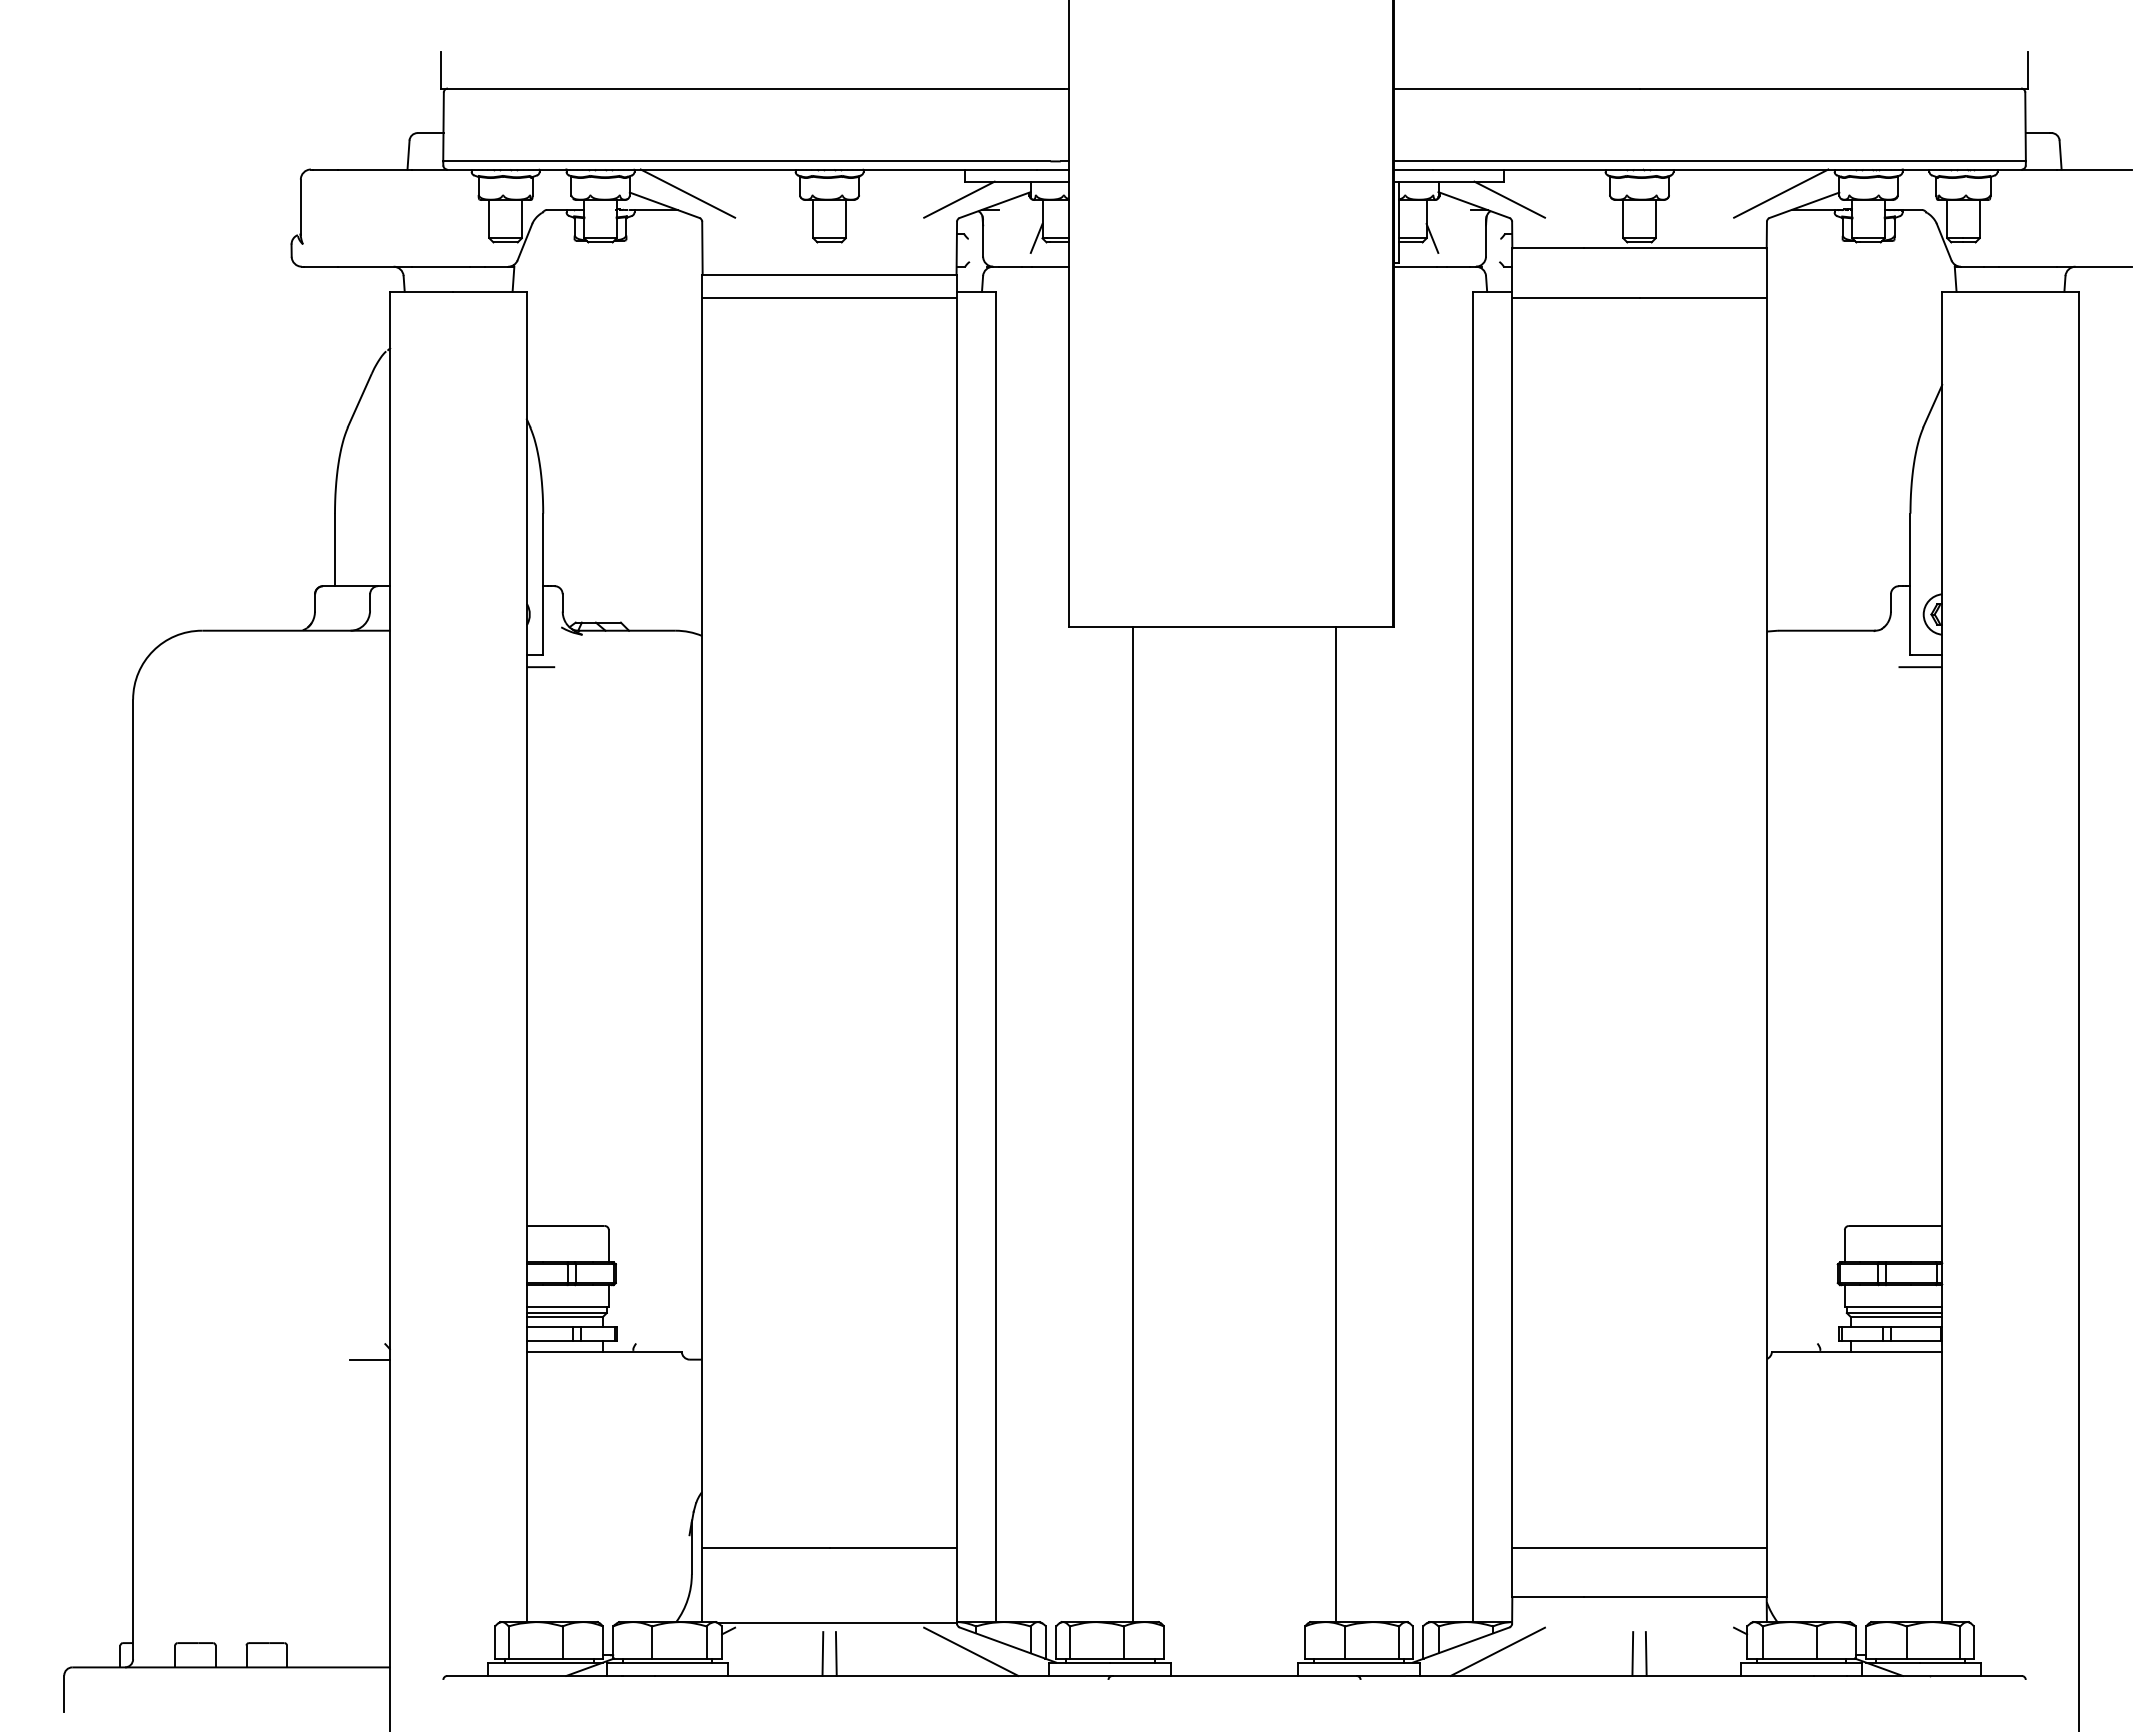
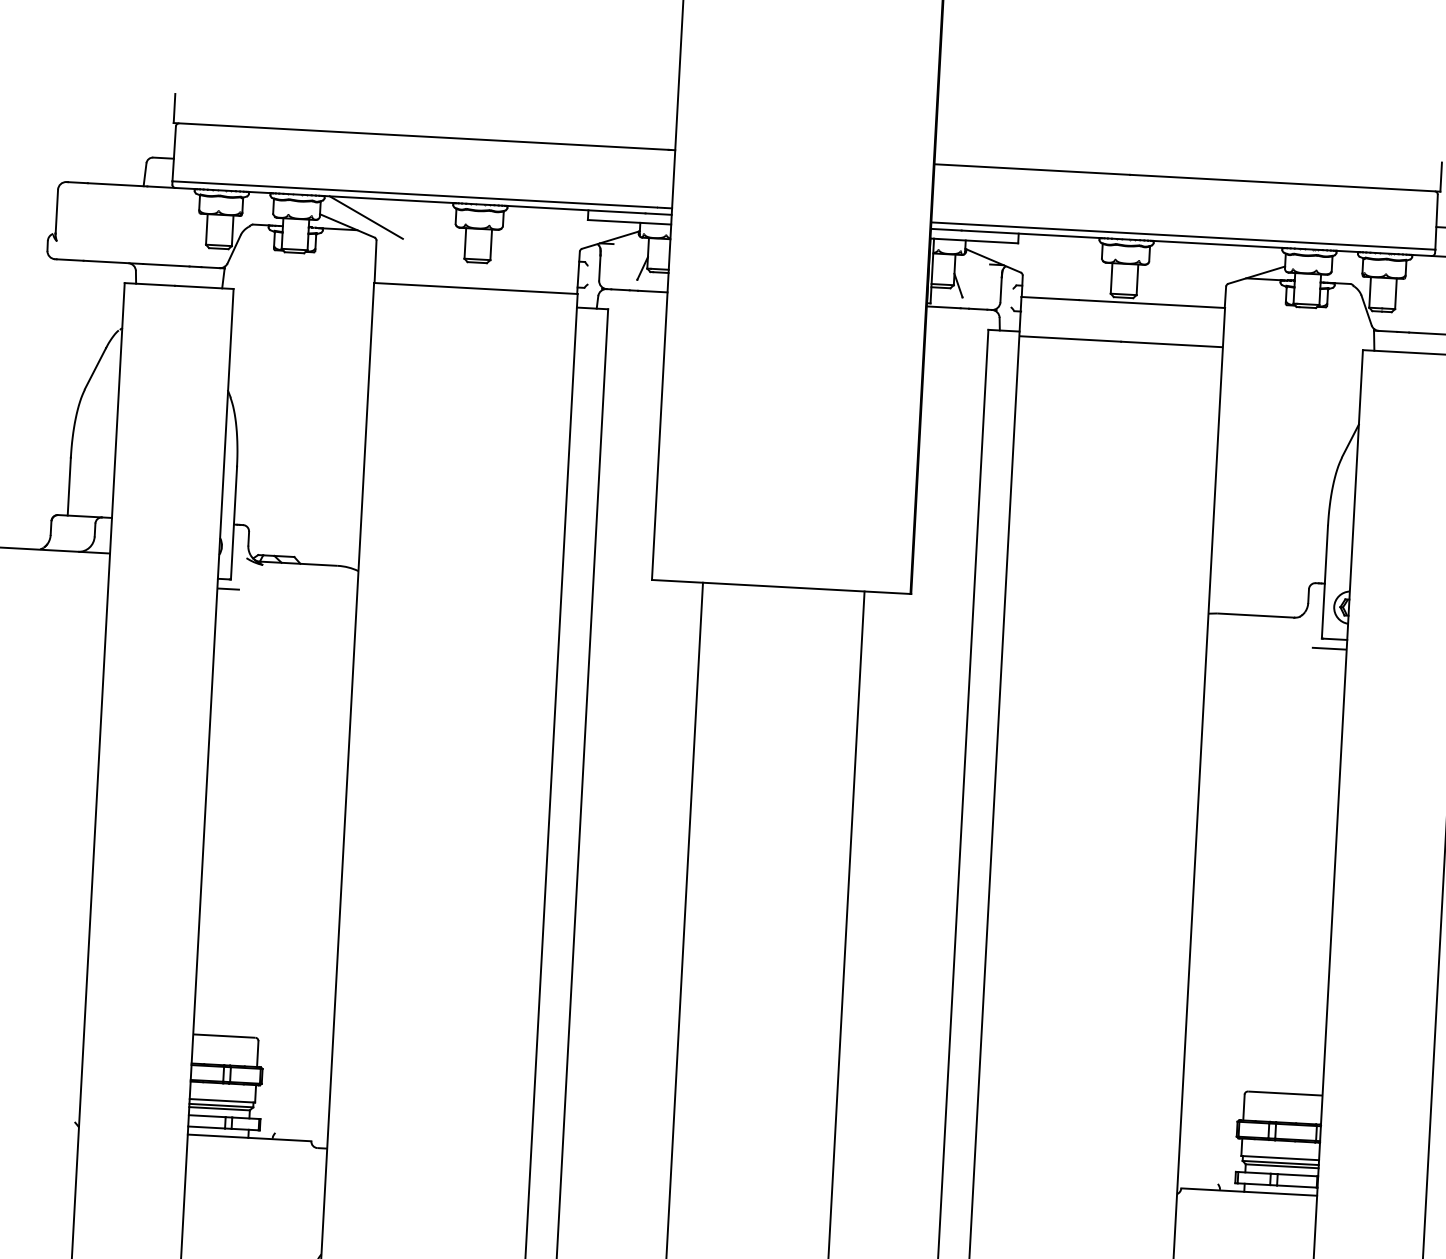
line: (1781, 193) -> (1238, 264), removed
line: (959, 199) -> (582, 234), removed
line: (1509, 199) -> (1021, 257), removed
line: (829, 297) -> (474, 306), removed
line: (370, 1359) -> (62, 1134), removed

